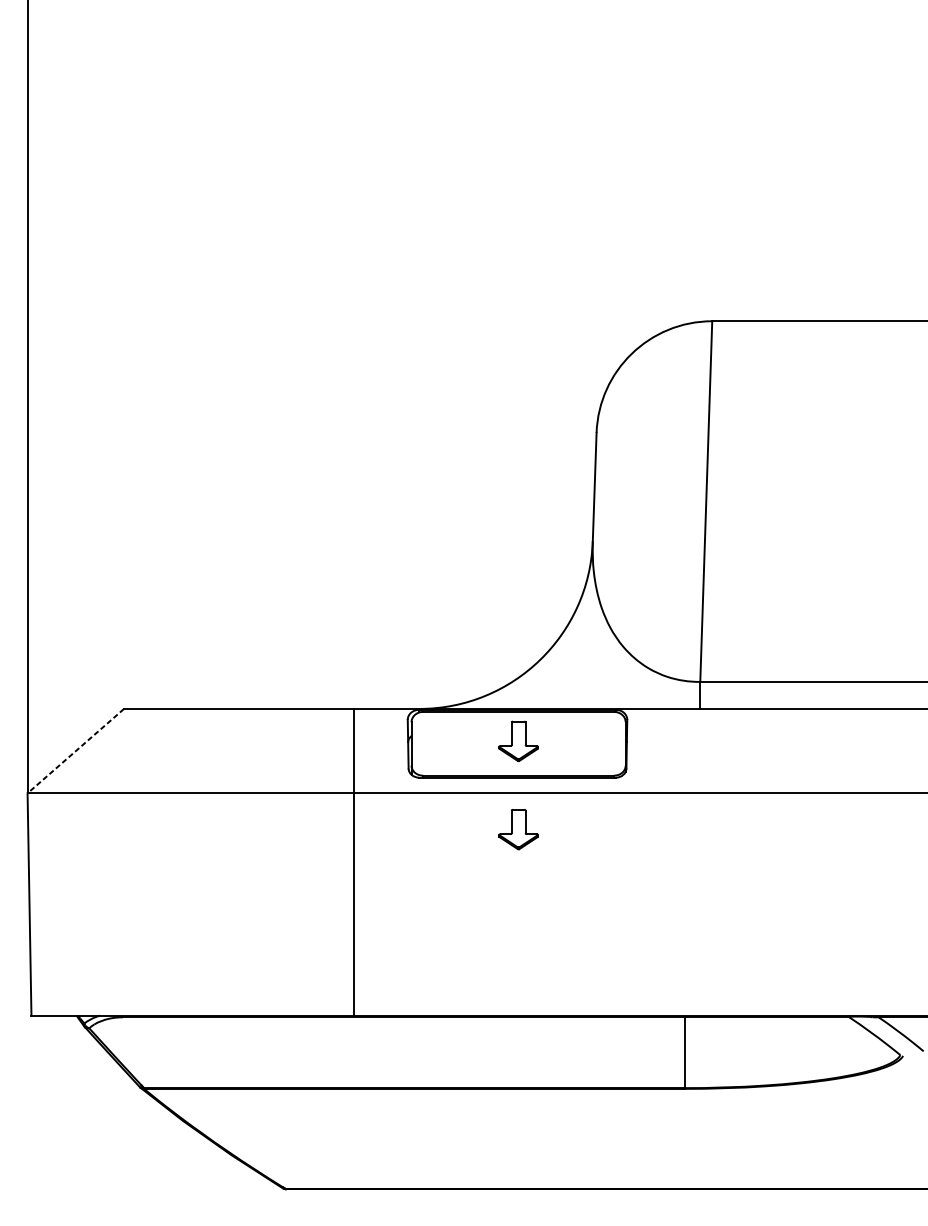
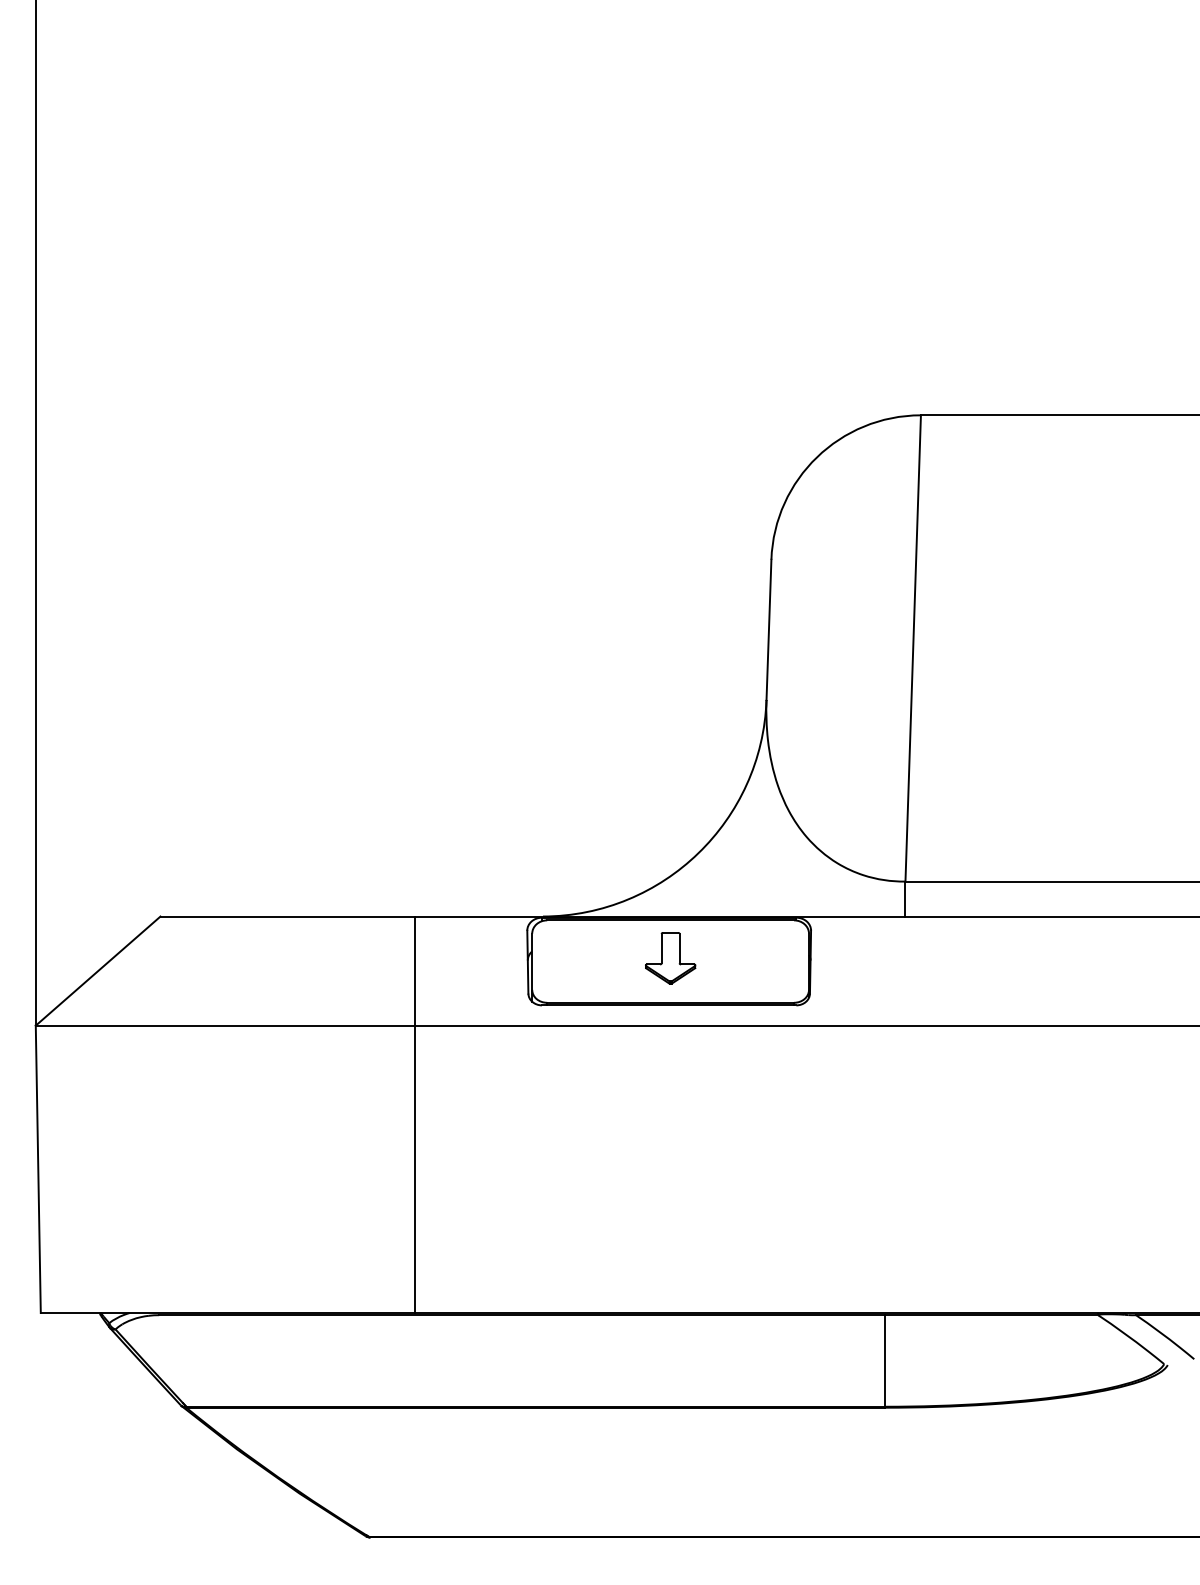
line: (76, 751) -> (98, 971), dashed -> solid
part: (518, 829) -> (670, 1072), removed
line: (353, 862) -> (414, 1114), moved

